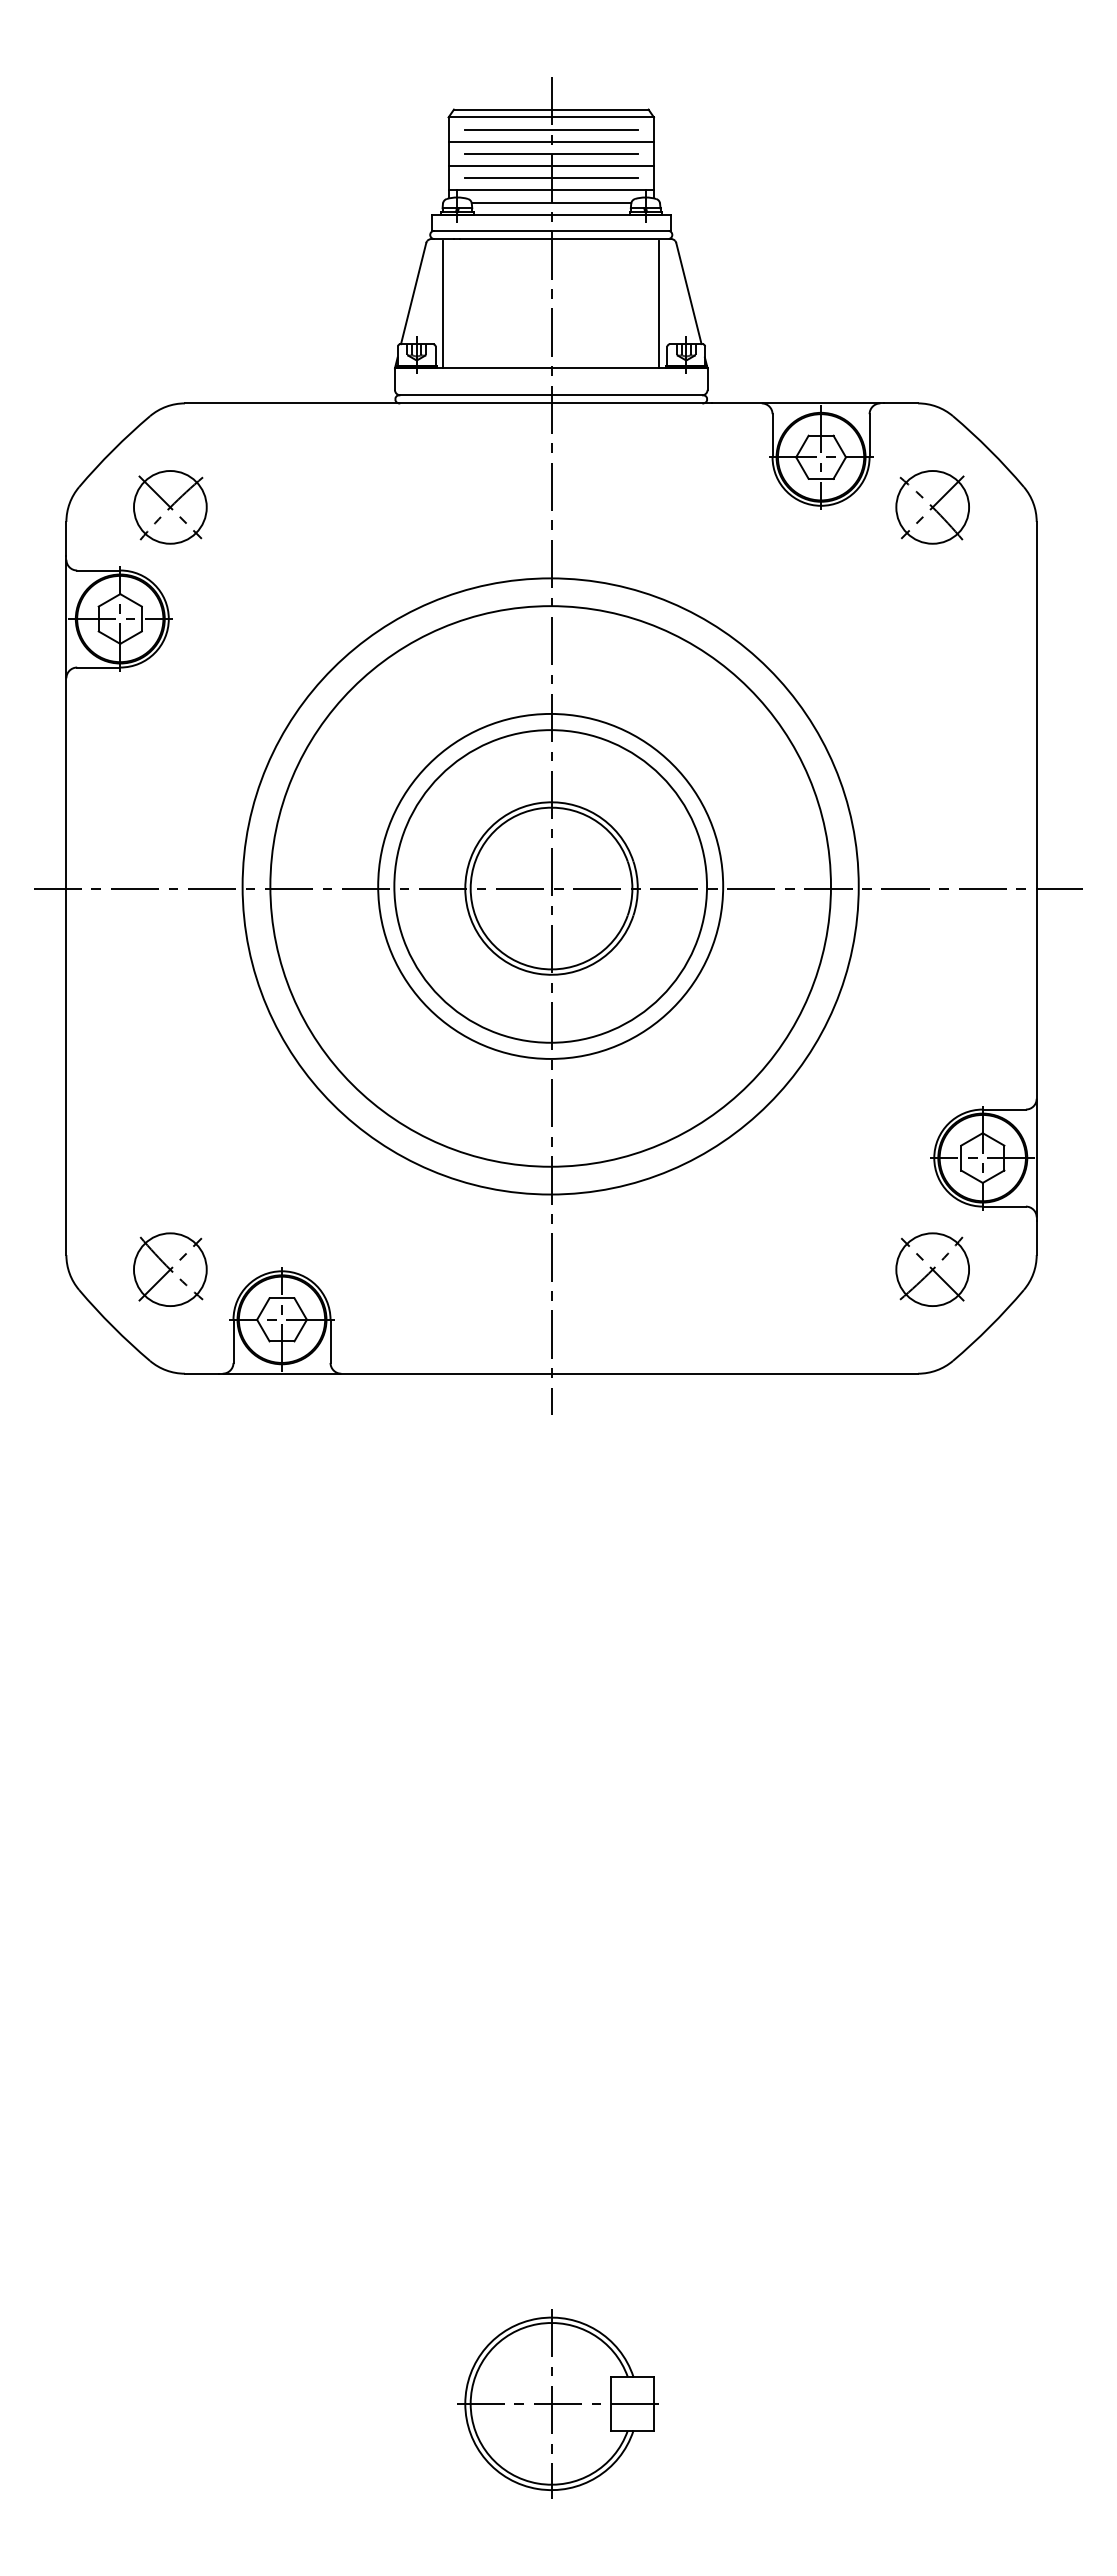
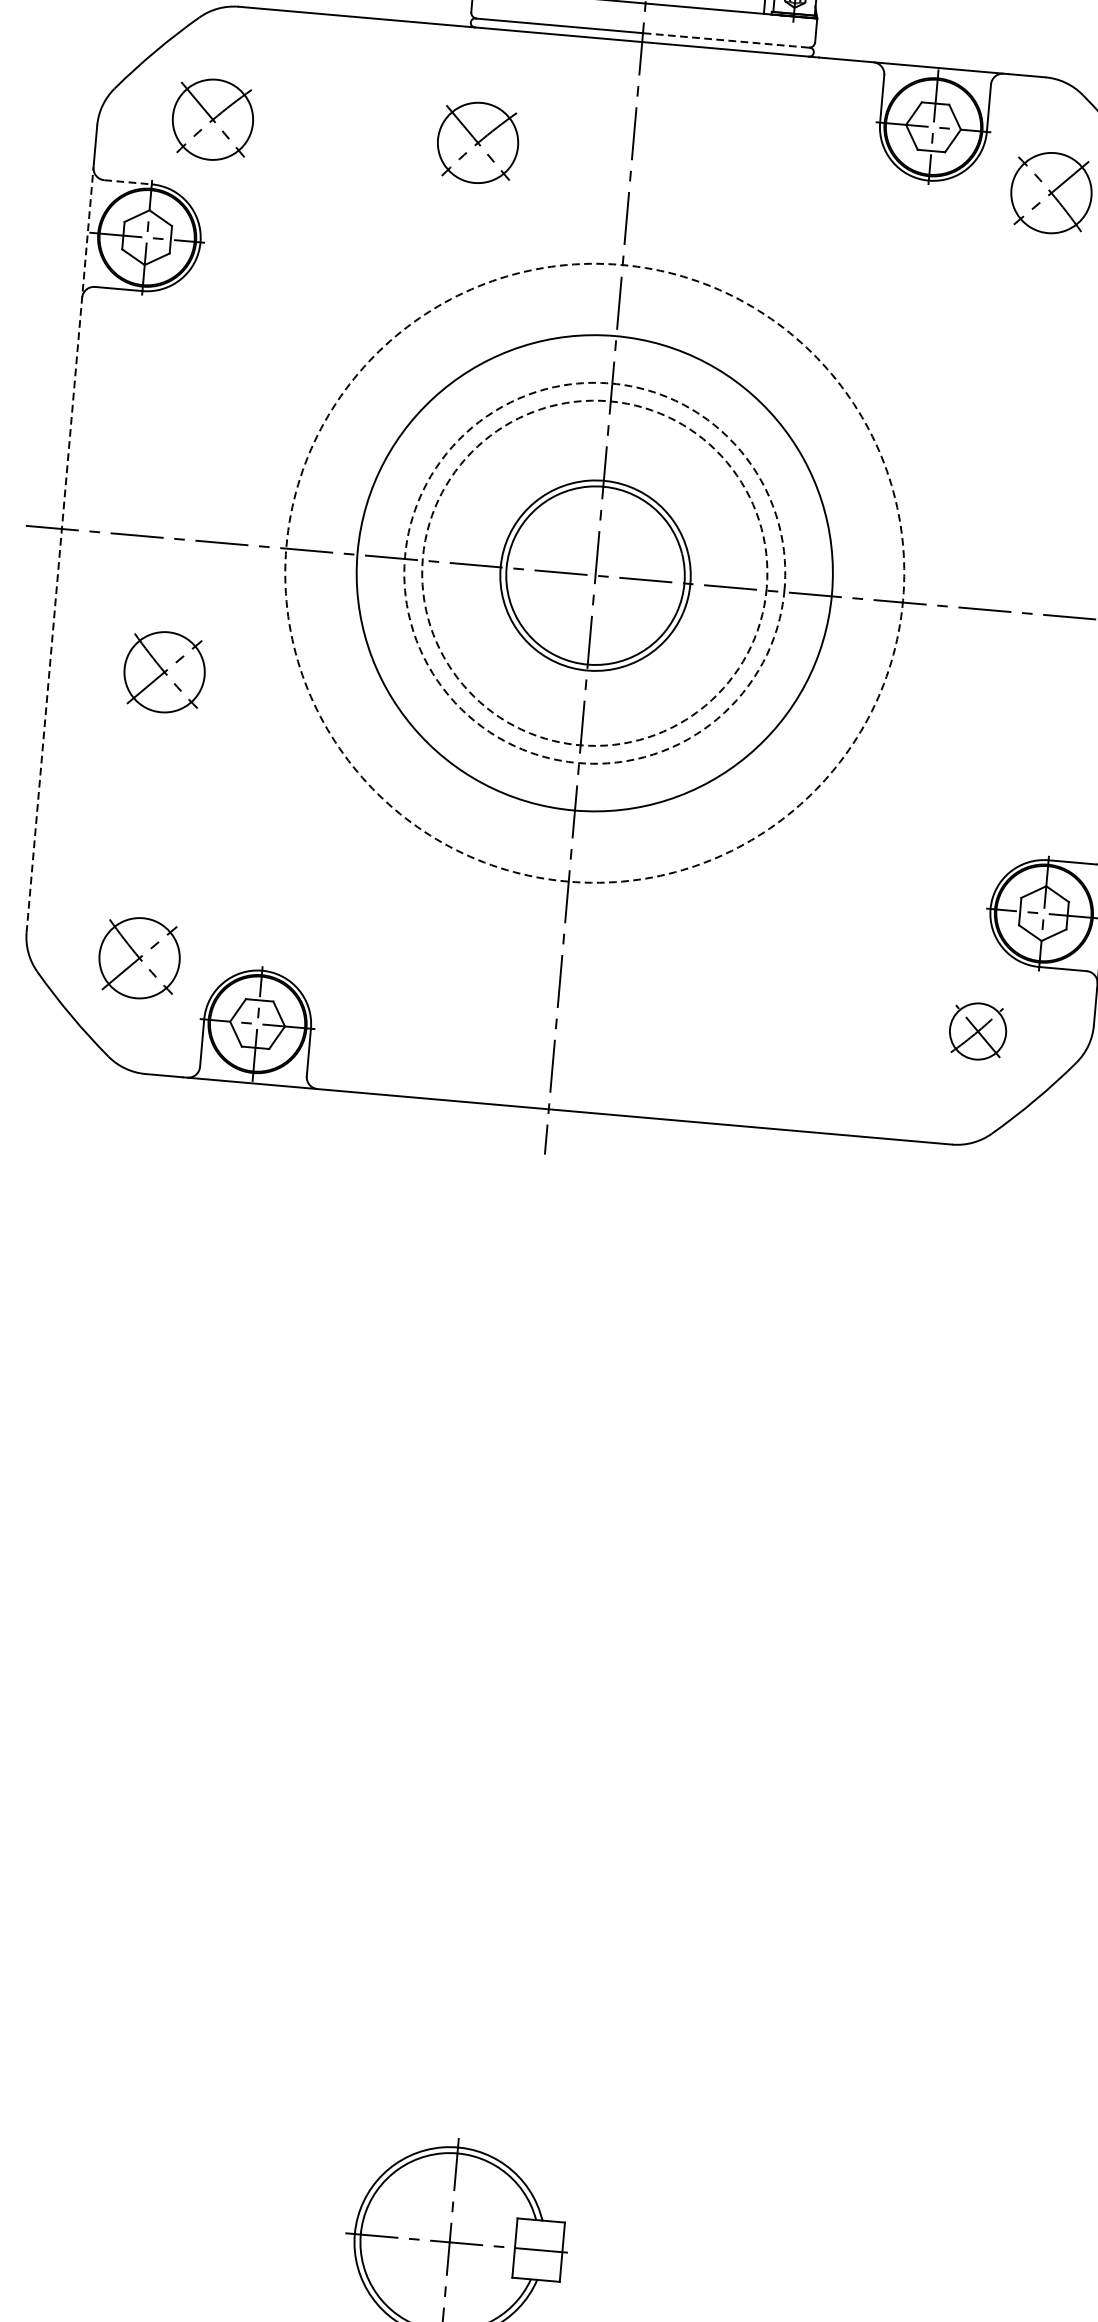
line: (626, 395) -> (725, 40), solid -> dashed
part: (411, 507) -> (478, 143), added
line: (98, 570) -> (127, 182), solid -> dashed
circle: (550, 885) -> (594, 572), solid -> dashed
circle: (550, 886) -> (594, 573), size x0.7
circle: (550, 886) -> (594, 573), solid -> dashed
circle: (550, 886) -> (594, 573), solid -> dashed
line: (66, 905) -> (60, 547), solid -> dashed
part: (170, 1009) -> (164, 672), added
part: (932, 1269) -> (977, 1031), size x0.7

